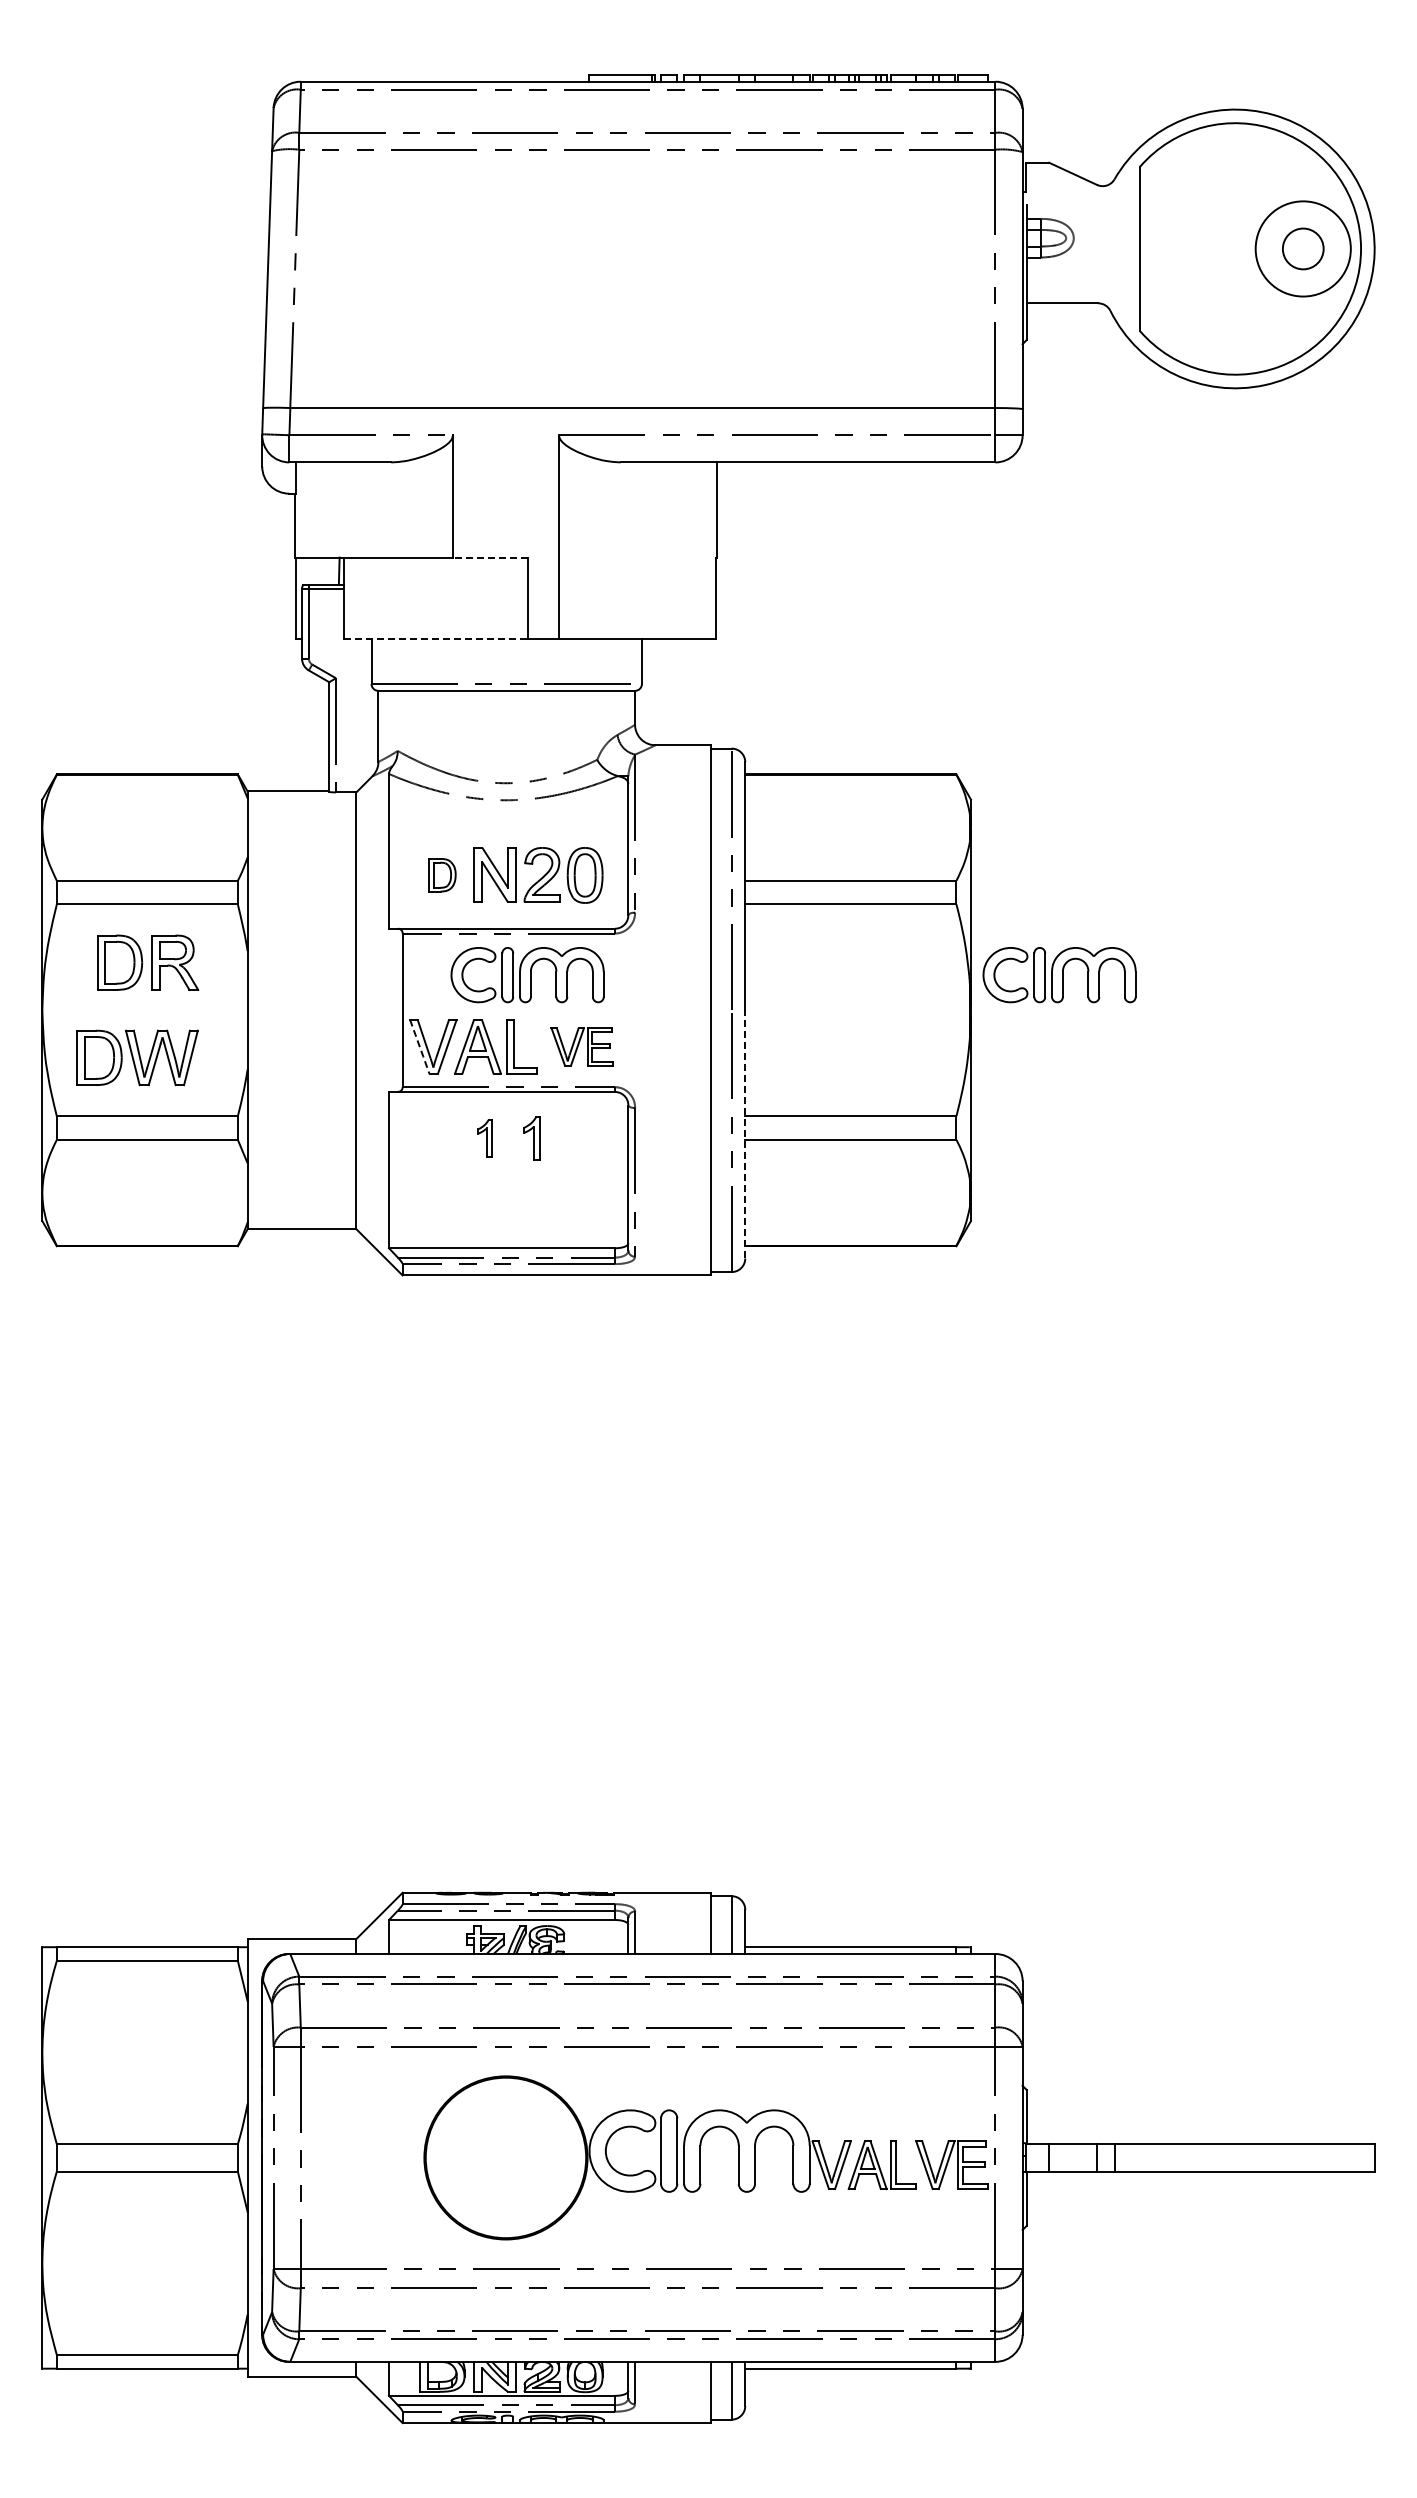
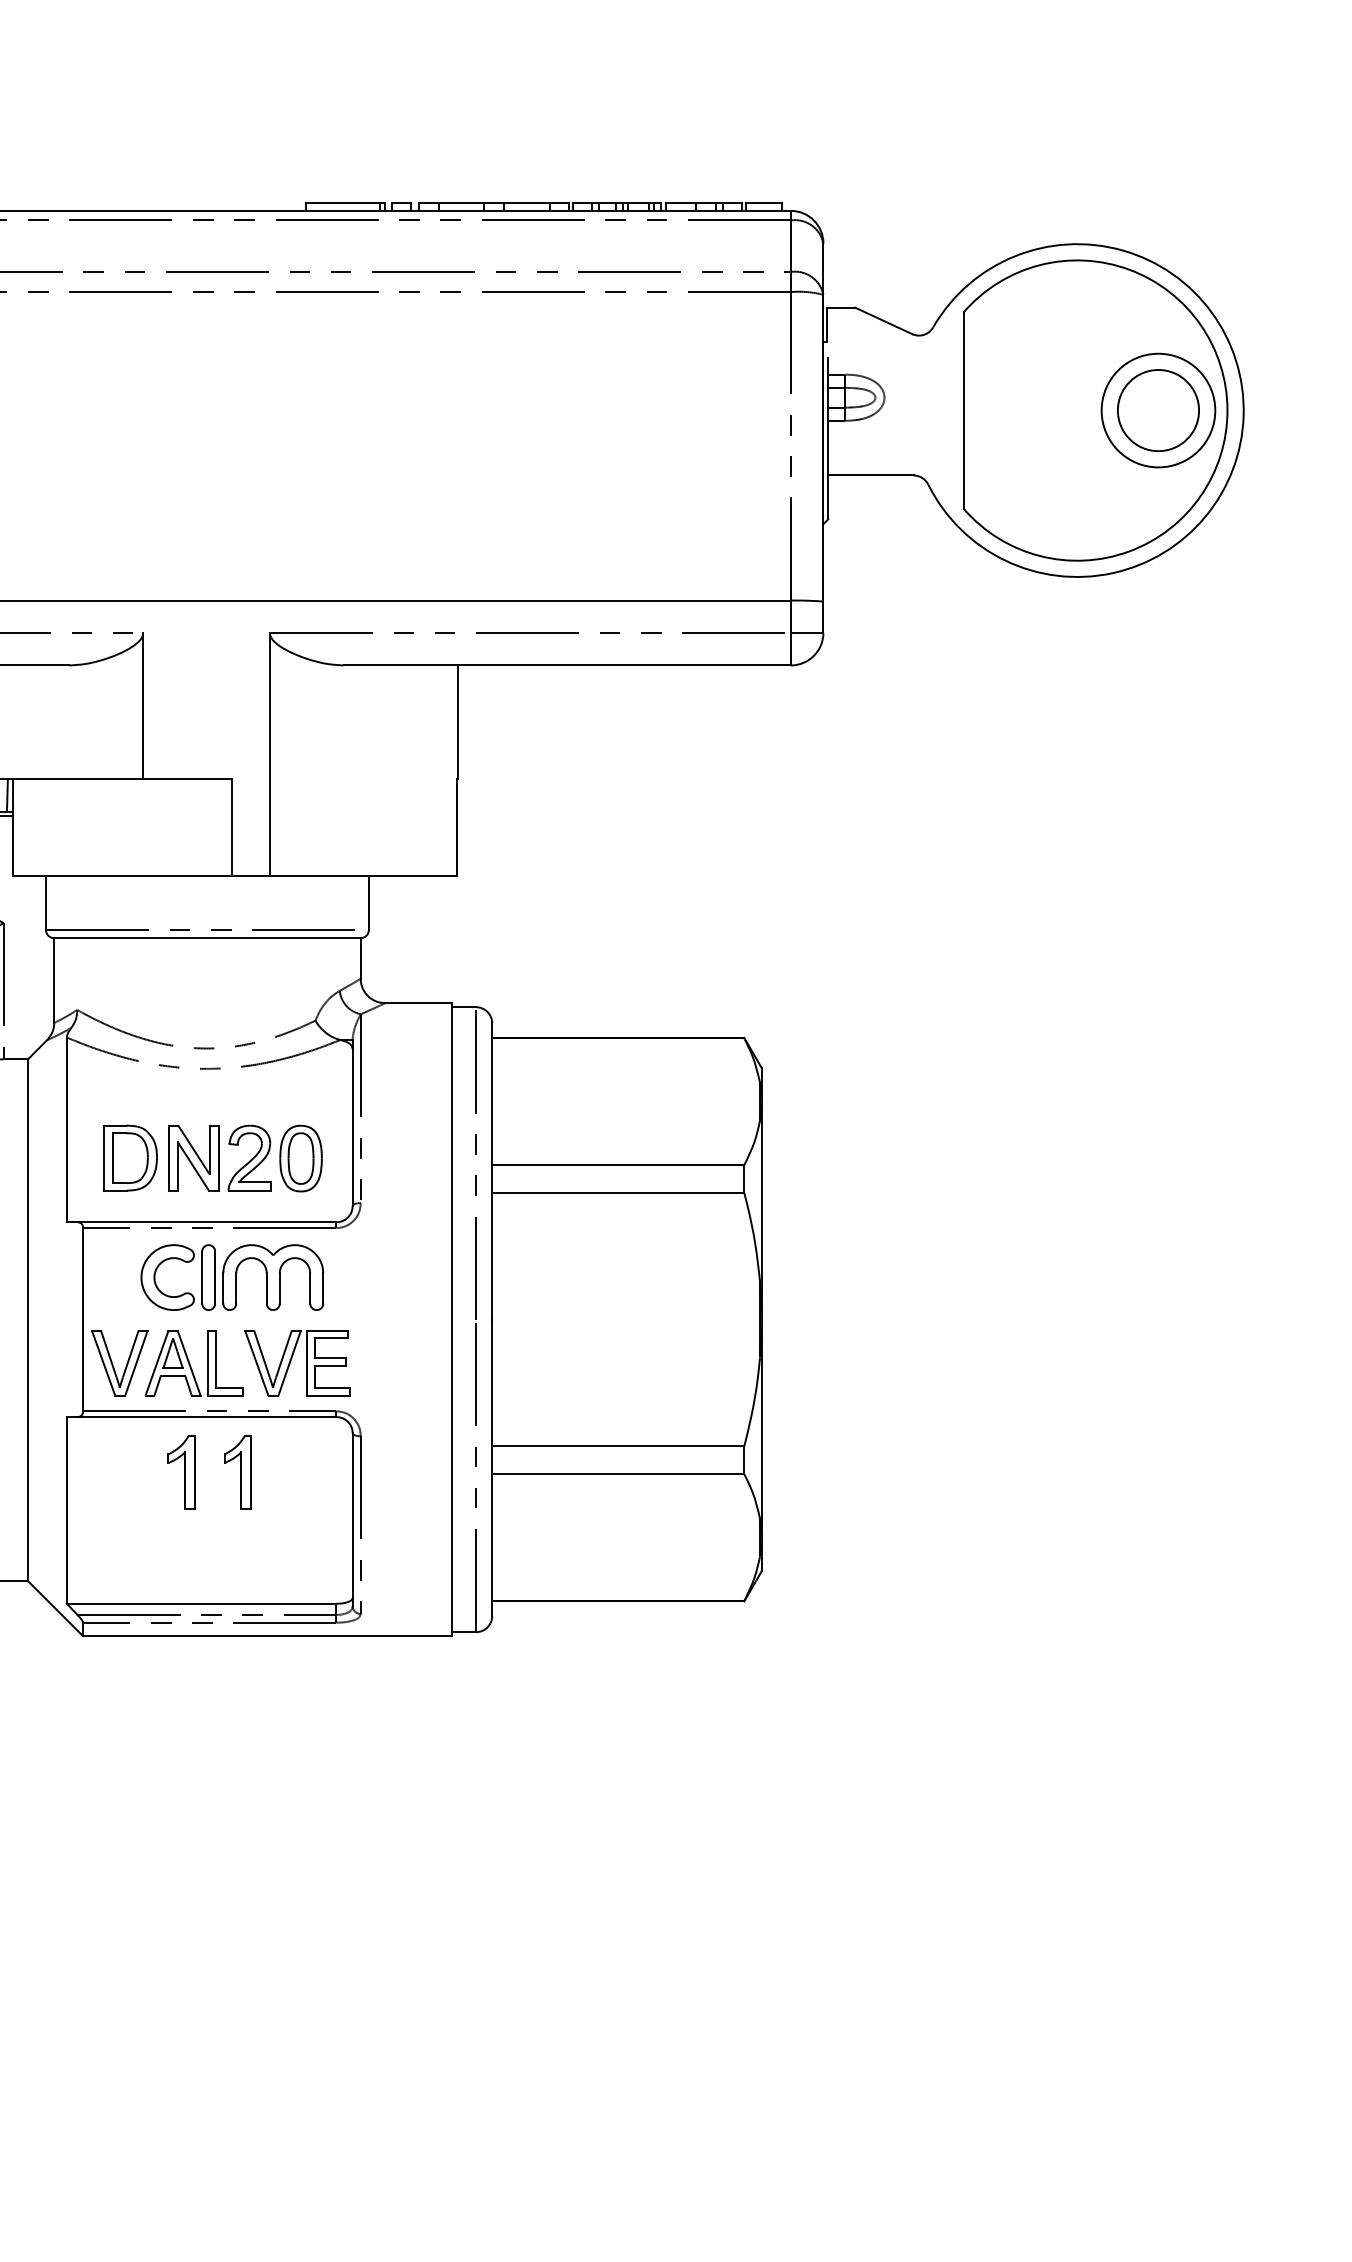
circle: (1303, 248) -> (1158, 410), size x1.67
line: (489, 557) -> (186, 778), dashed -> solid
line: (435, 639) -> (122, 876), dashed -> solid
part: (442, 875) -> (130, 1158), size x1.67
part: (1059, 975) -> (867, 1278), removed
part: (581, 1046) -> (296, 1362), size x1.43
line: (419, 1047) -> (103, 1364), dashed -> solid
line: (745, 1133) -> (492, 1466), dashed -> solid
part: (484, 1138) -> (180, 1472), size x1.67
part: (531, 1138) -> (236, 1472), size x1.43

